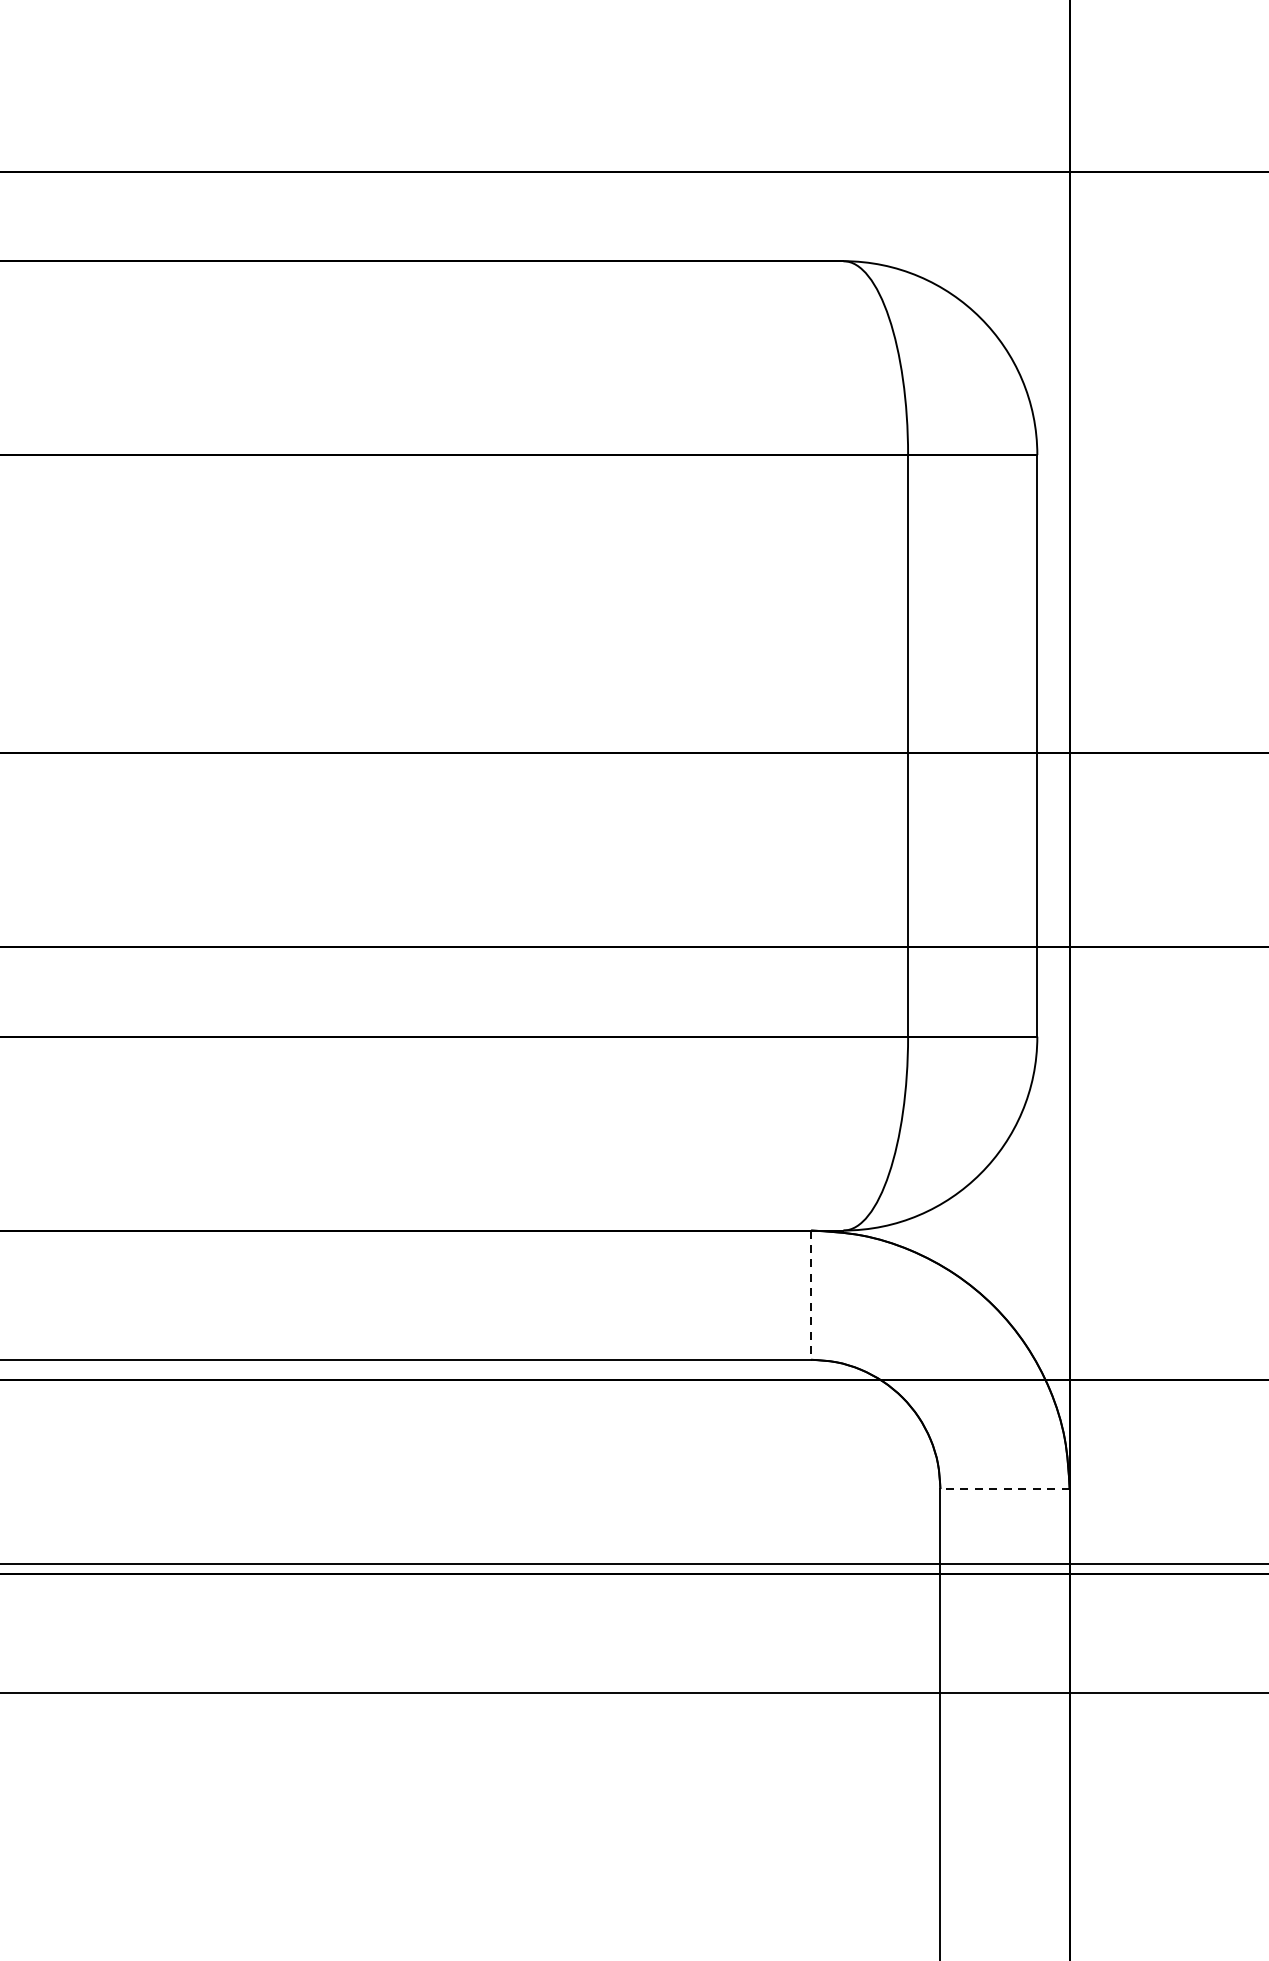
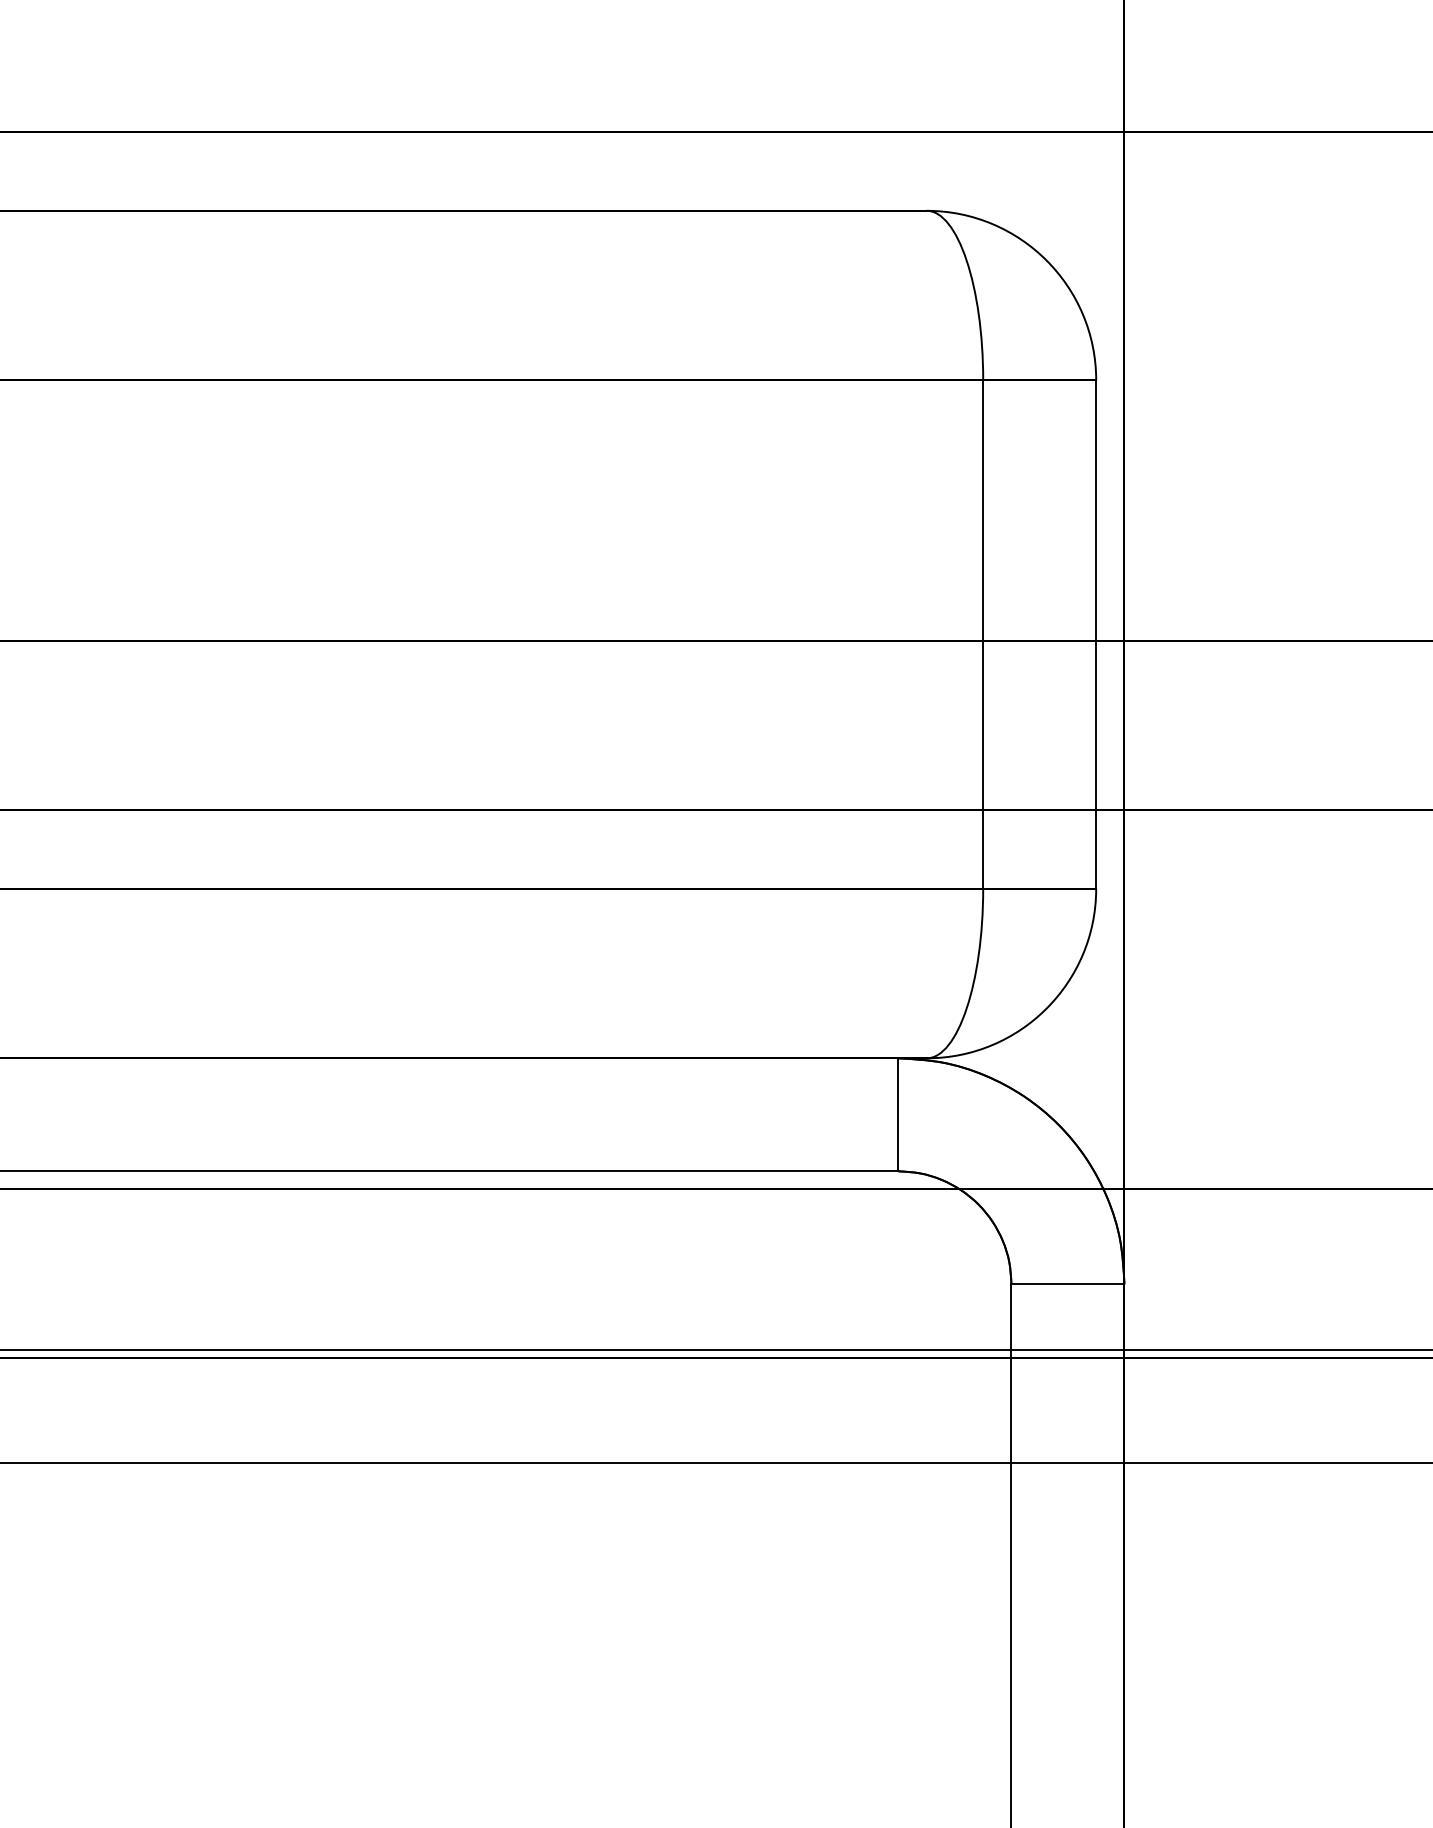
line: (811, 1295) -> (898, 1115), dashed -> solid
line: (1004, 1489) -> (1067, 1284), dashed -> solid

